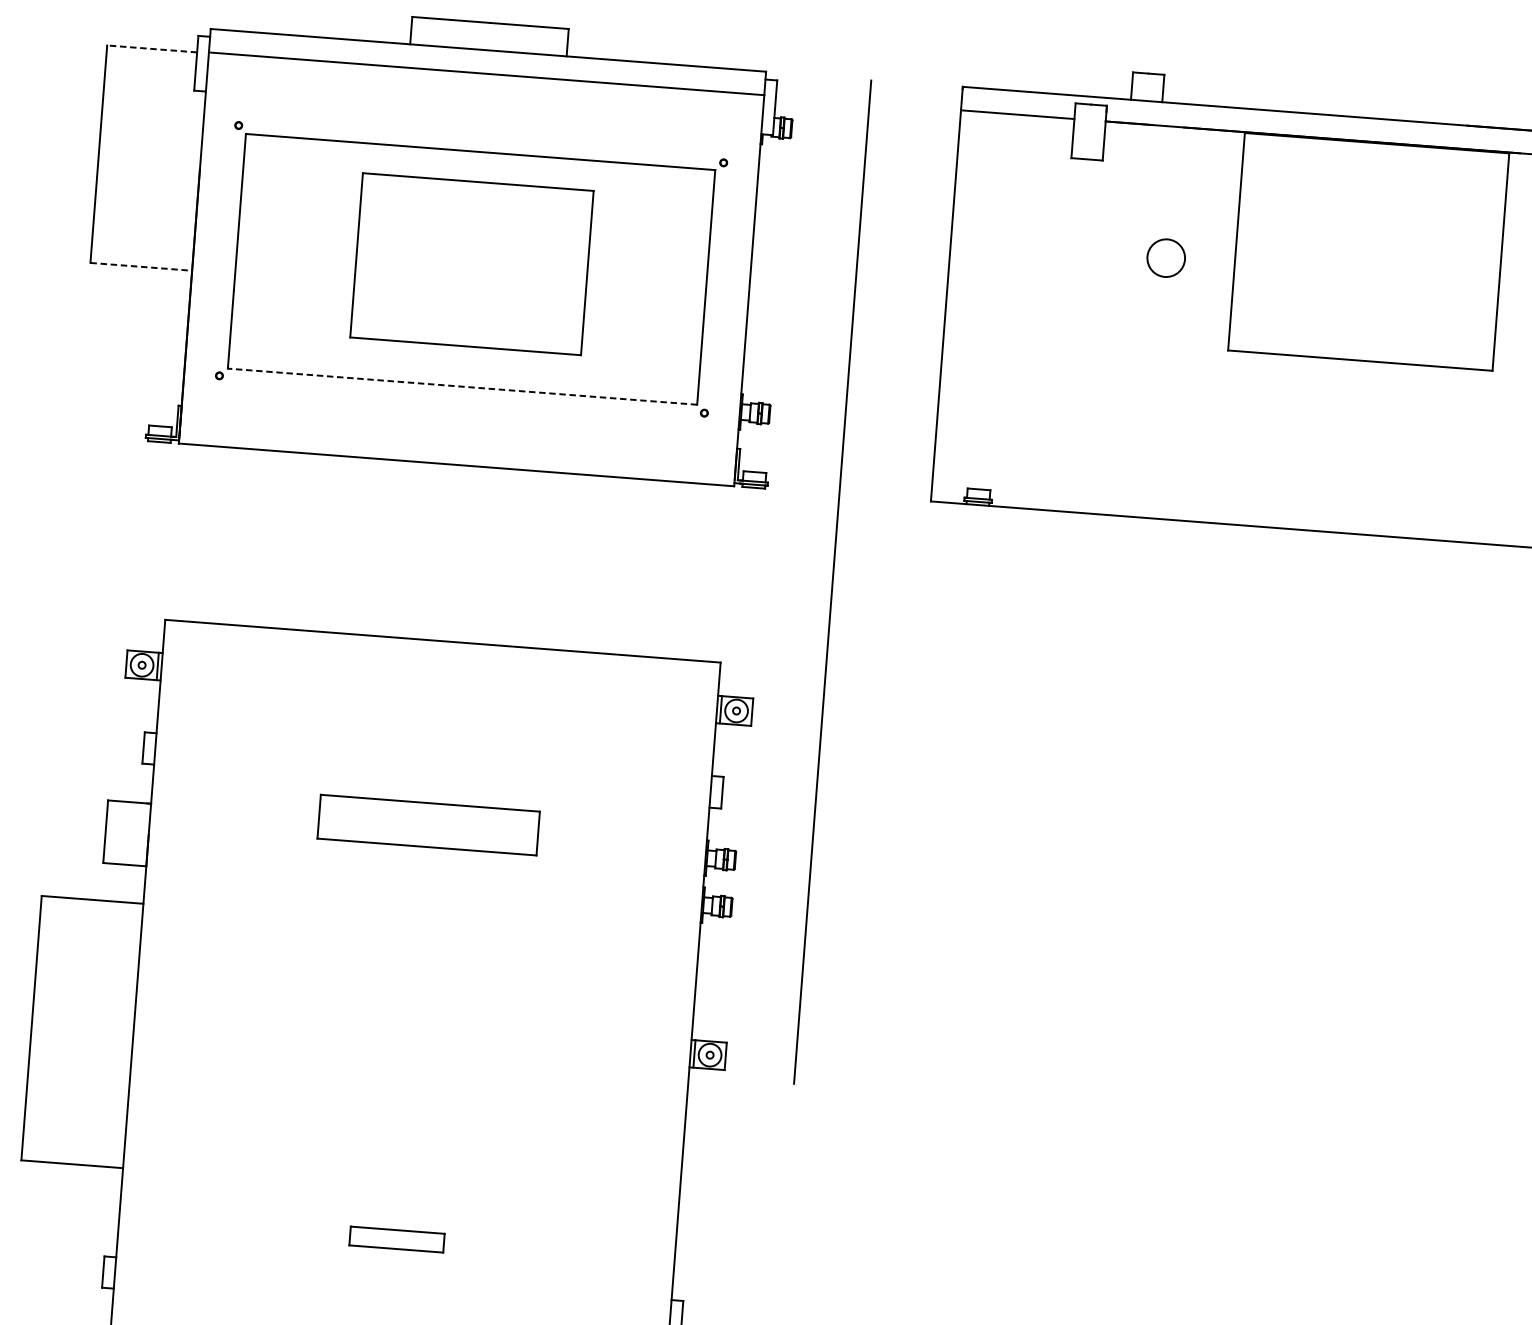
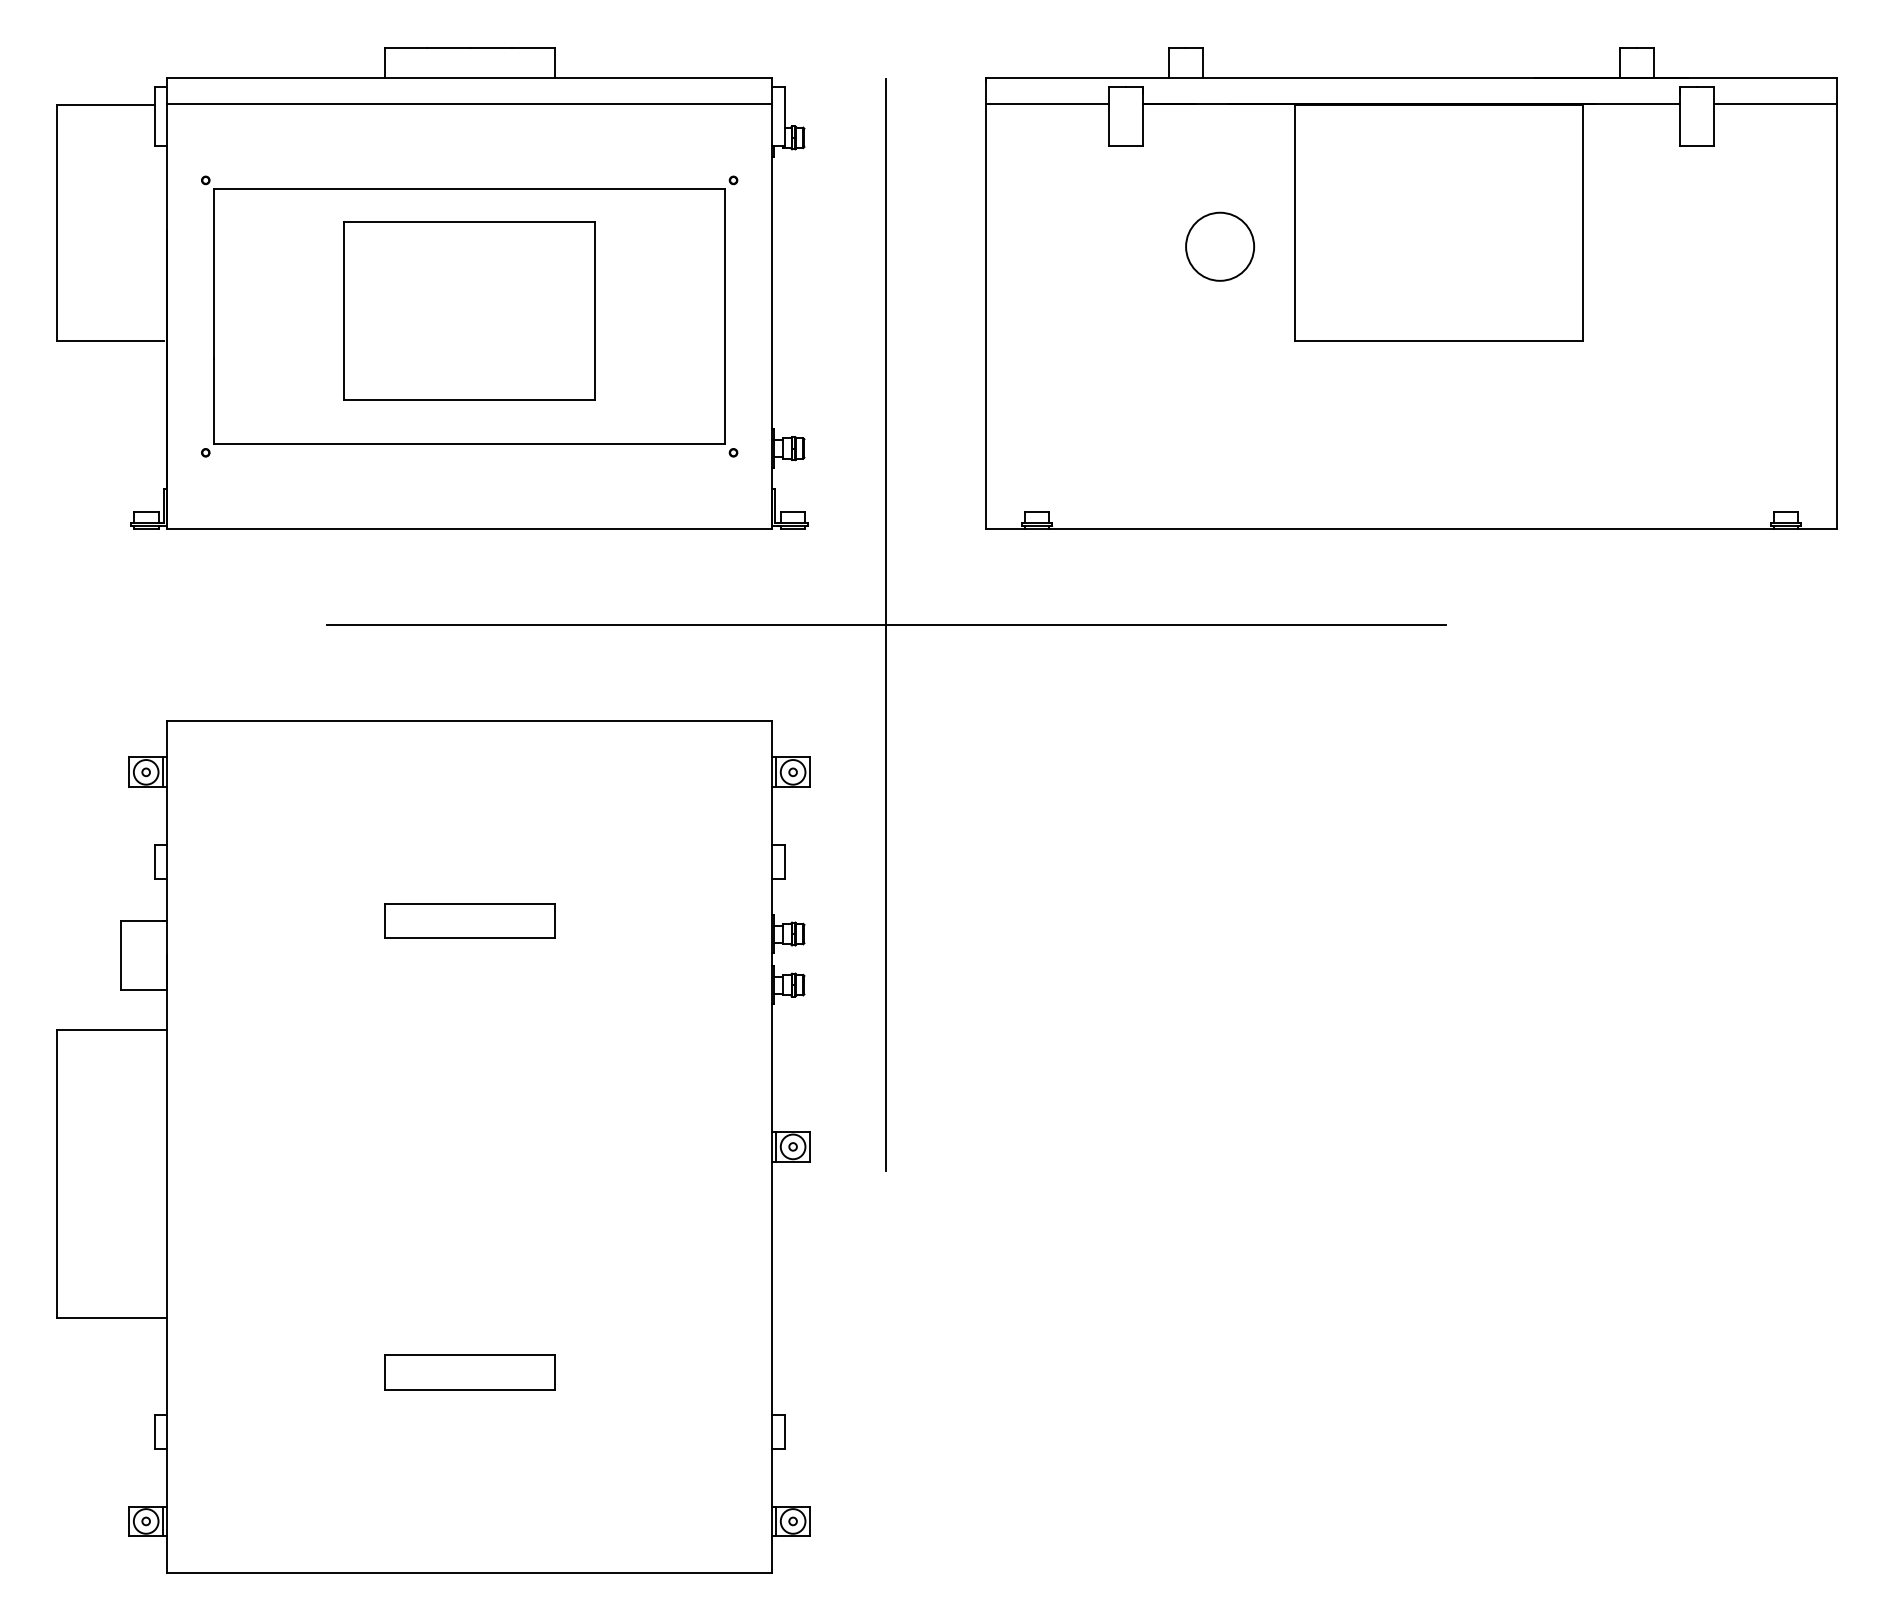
line: (151, 48) -> (105, 104), dashed -> solid
circle: (1166, 258) -> (1220, 246), size x1.67
line: (139, 266) -> (110, 341), dashed -> solid
line: (462, 386) -> (469, 444), dashed -> solid
line: (832, 582) -> (886, 625), added
part: (428, 824) -> (469, 920), size x0.71
part: (396, 1239) -> (469, 1372), size x1.67

